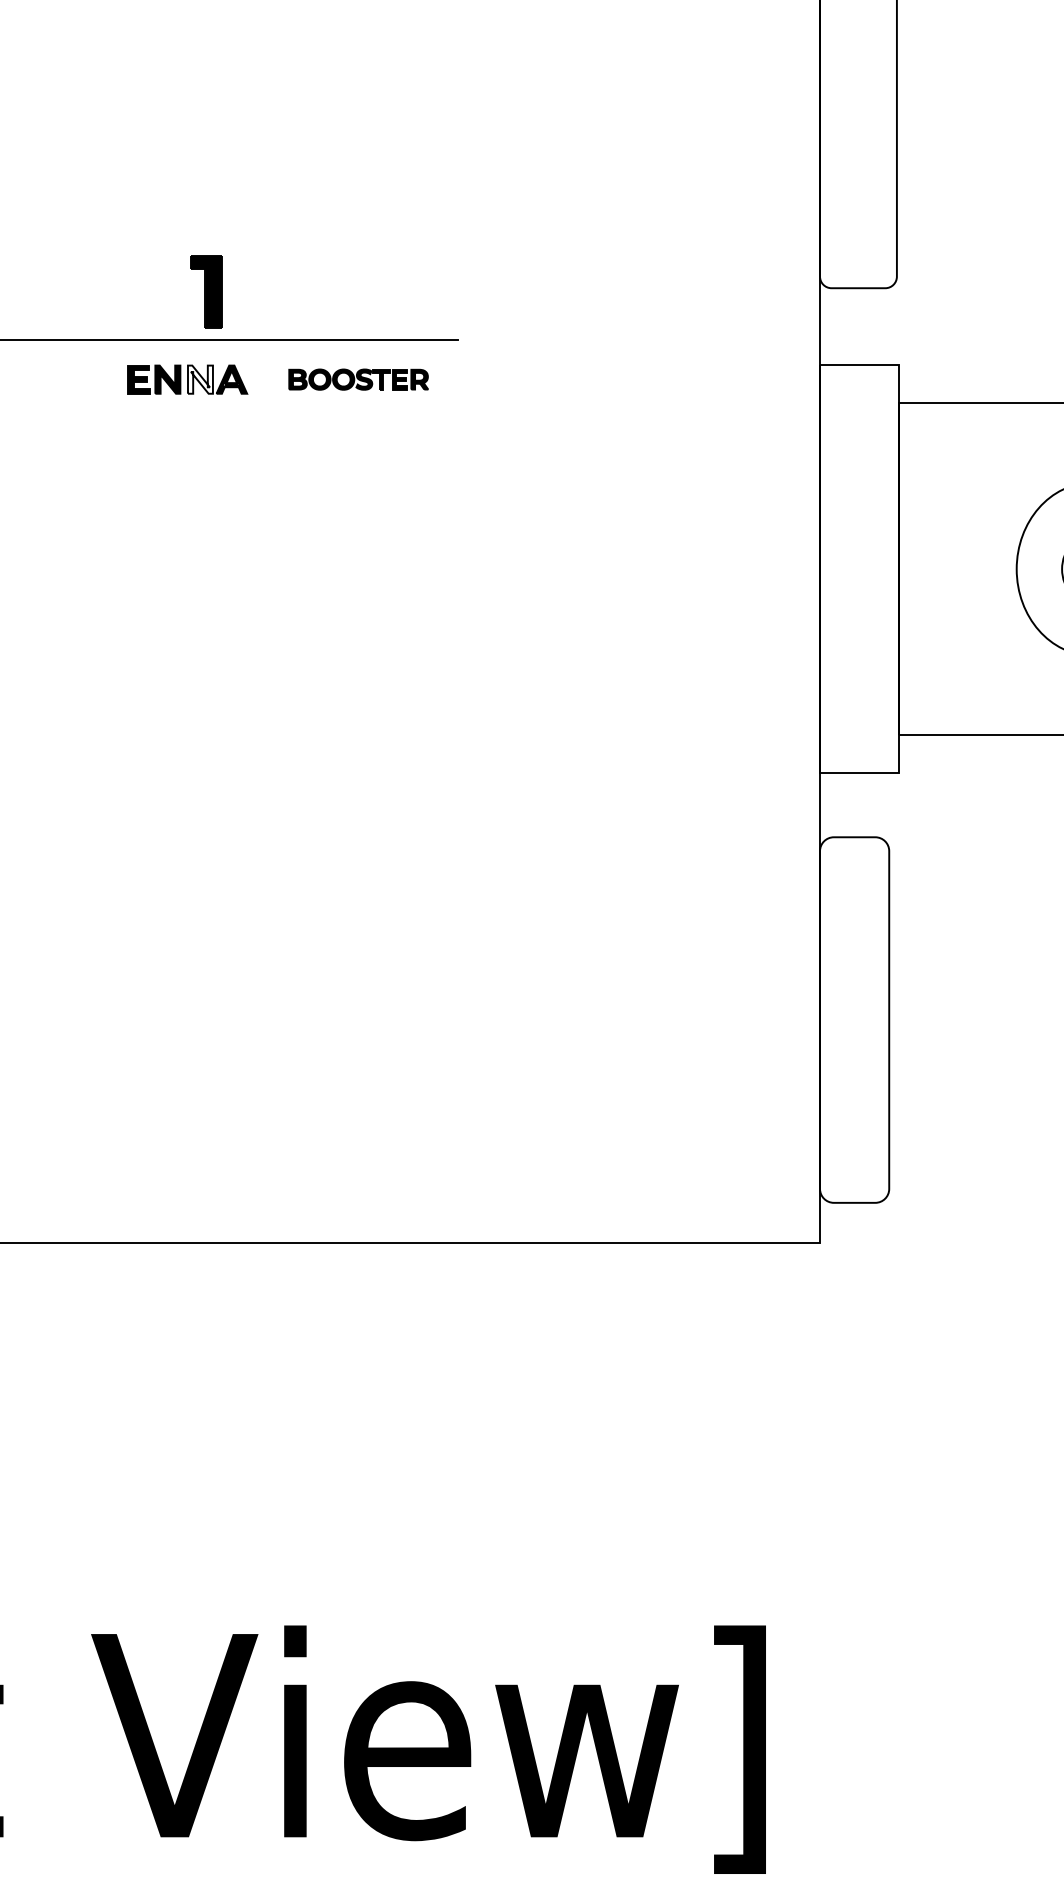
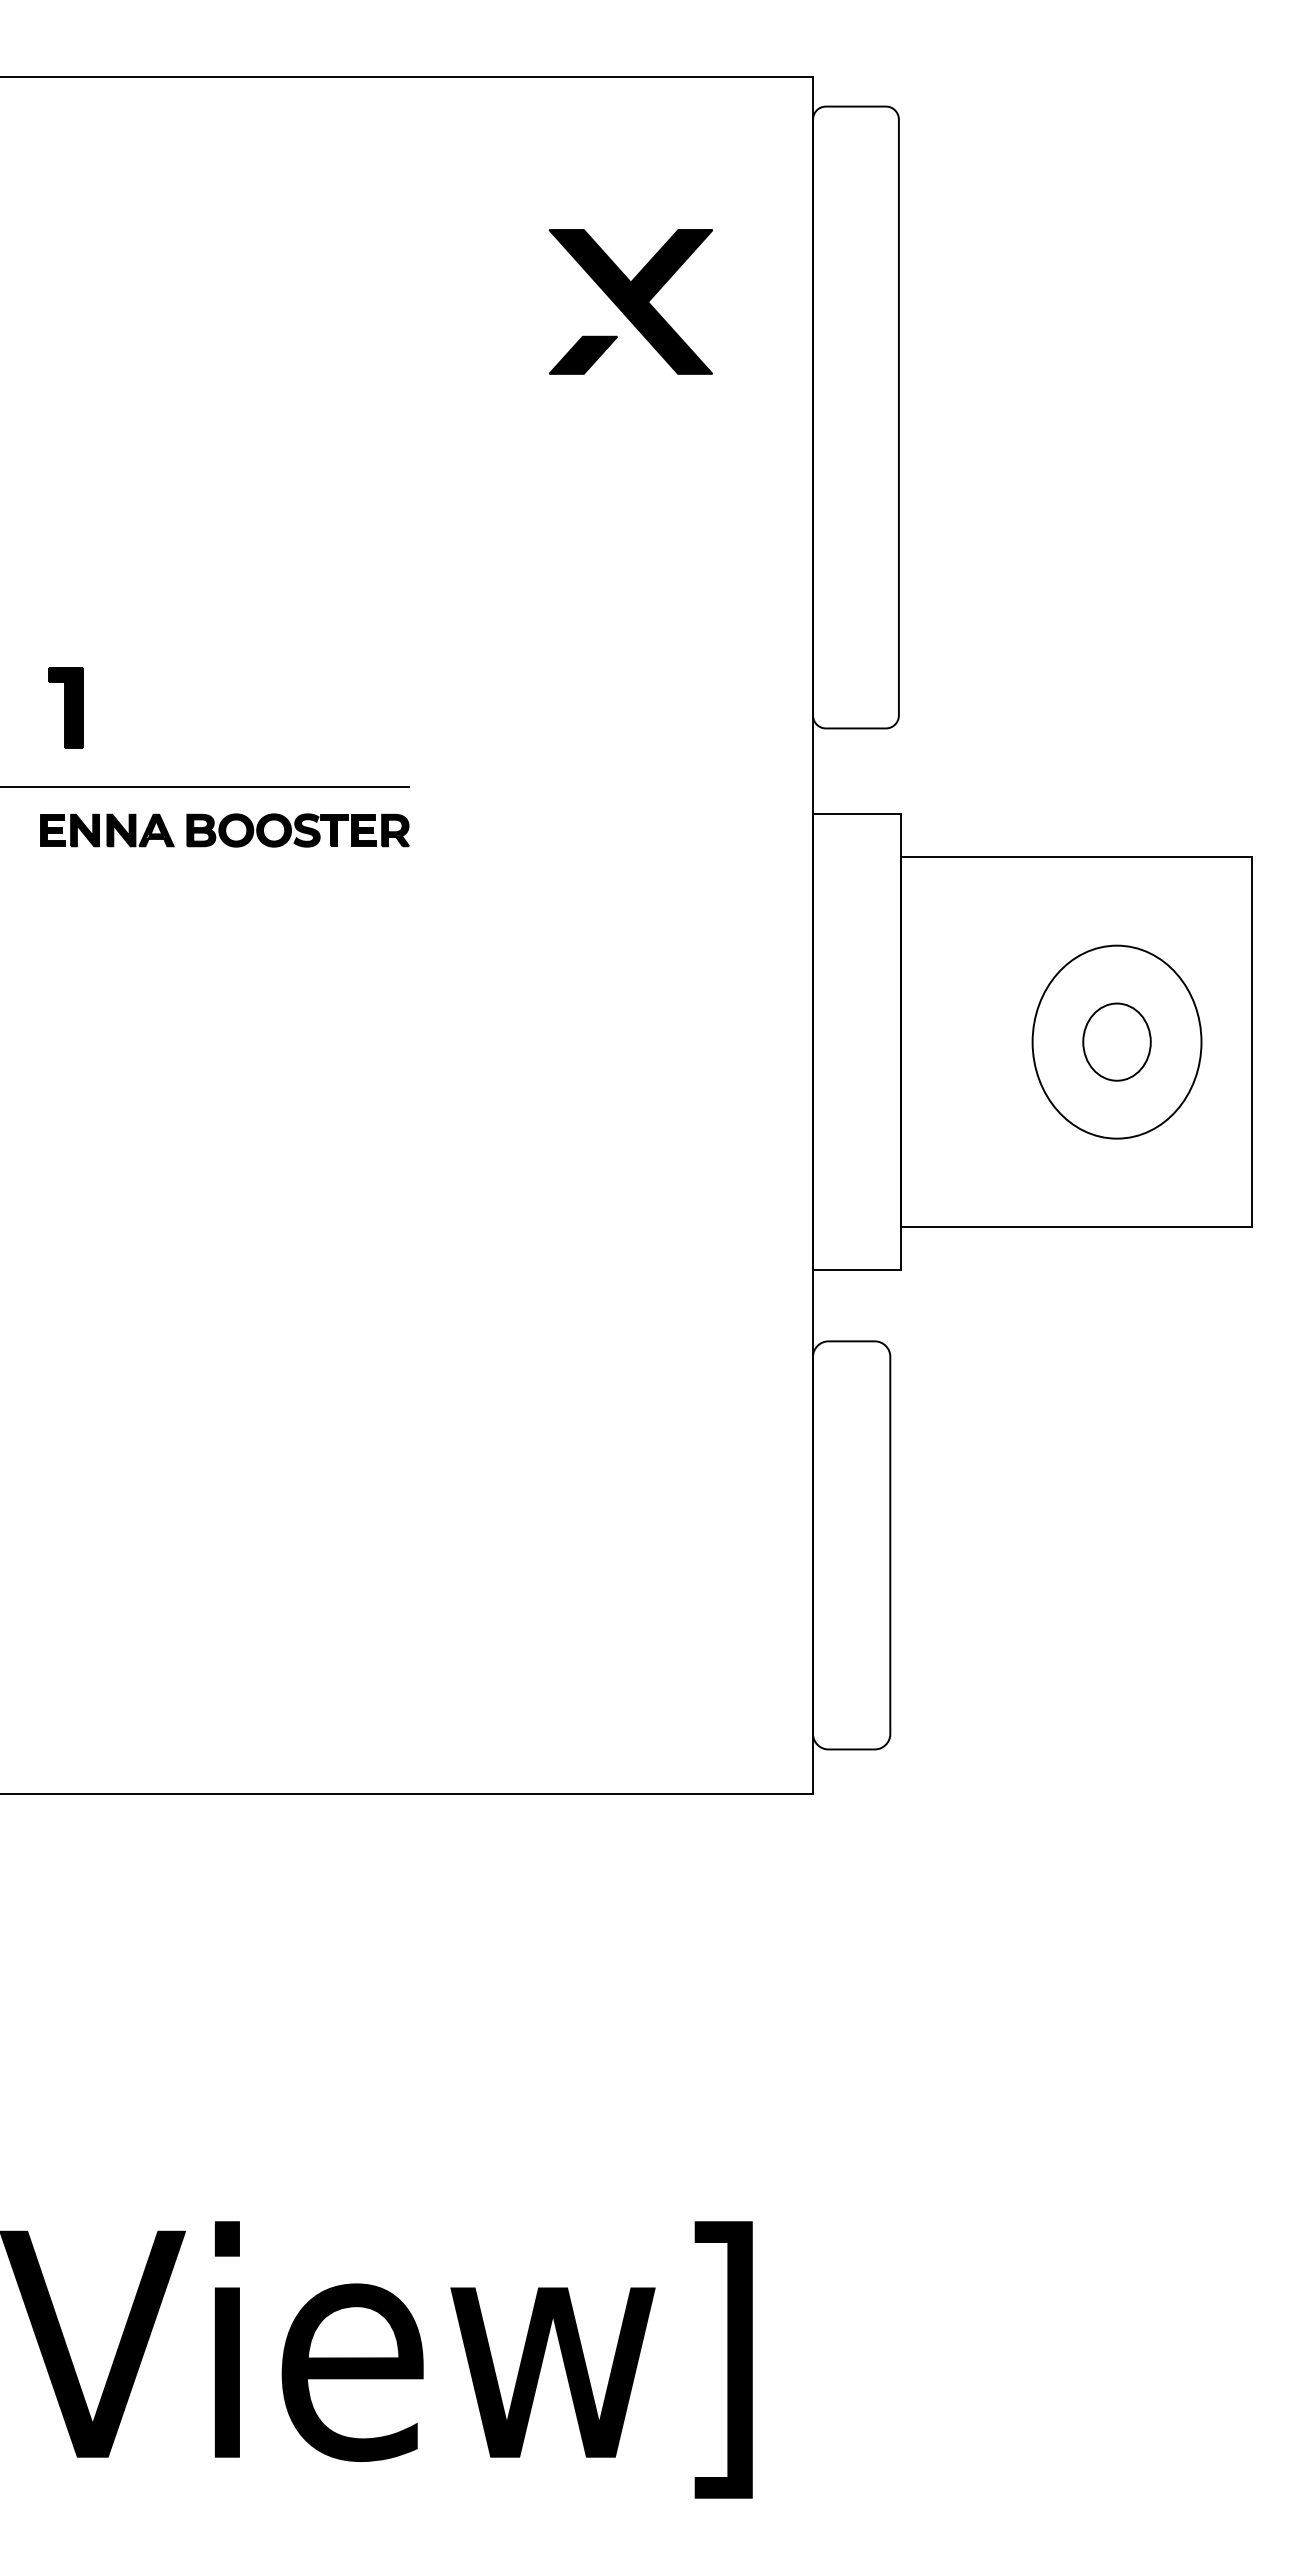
part: (205, 291) -> (65, 707), moved
fill: (200, 379) -> (121, 830), added
part: (358, 379) -> (297, 830), size x1.43

